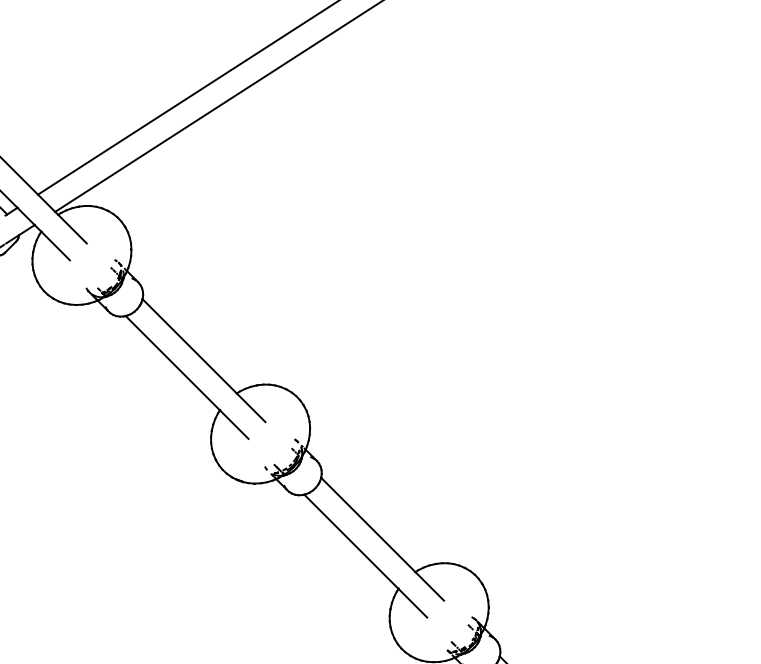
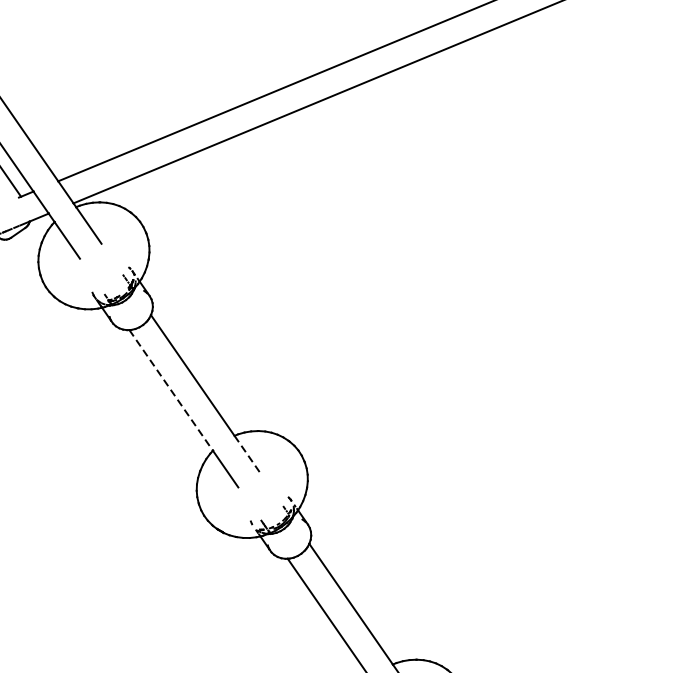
line: (172, 363) -> (170, 390), solid -> dashed
line: (251, 408) -> (247, 455), solid -> dashed

